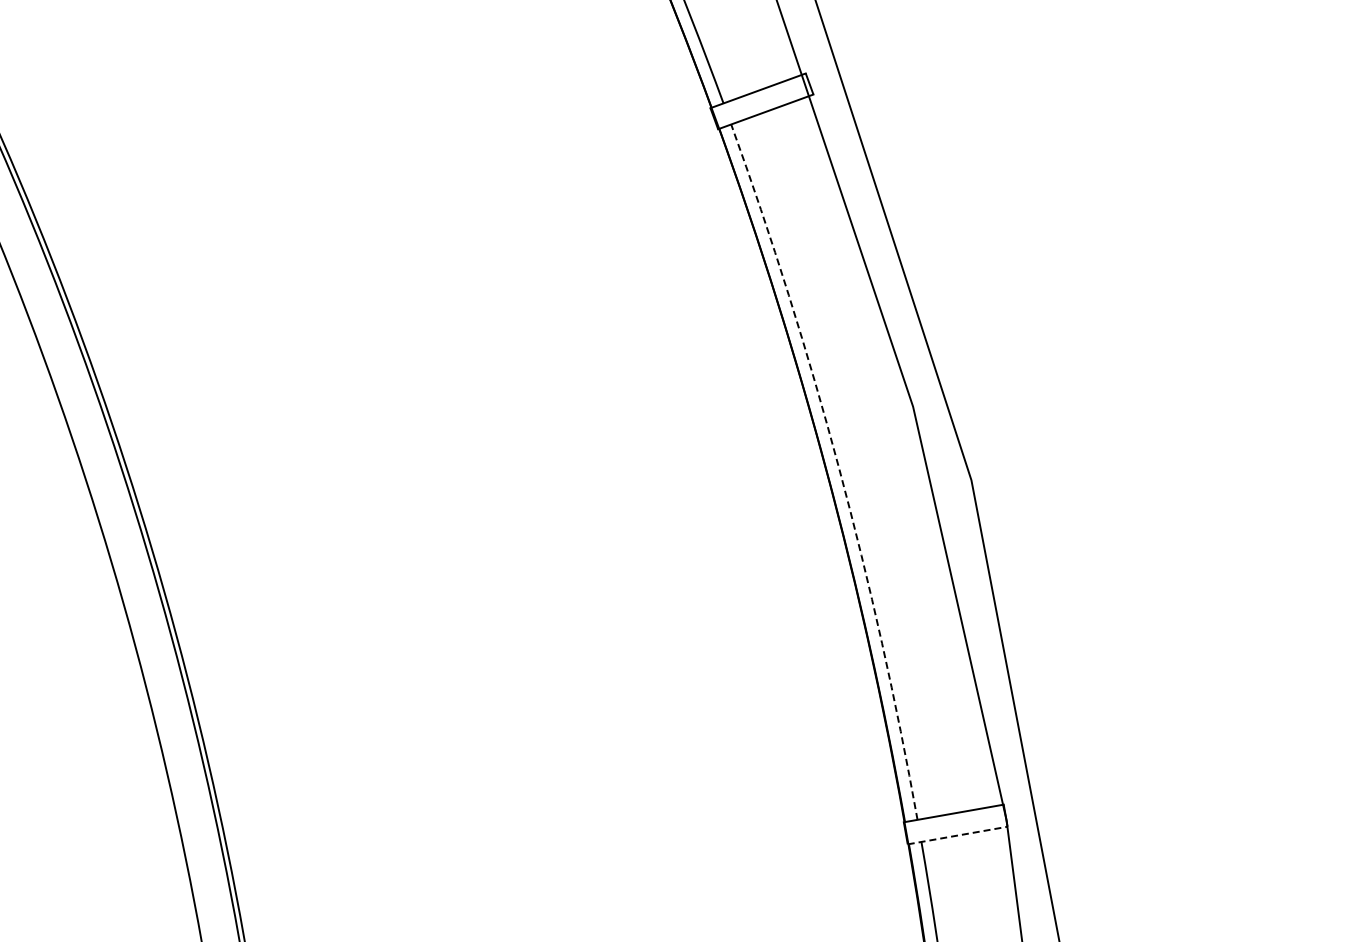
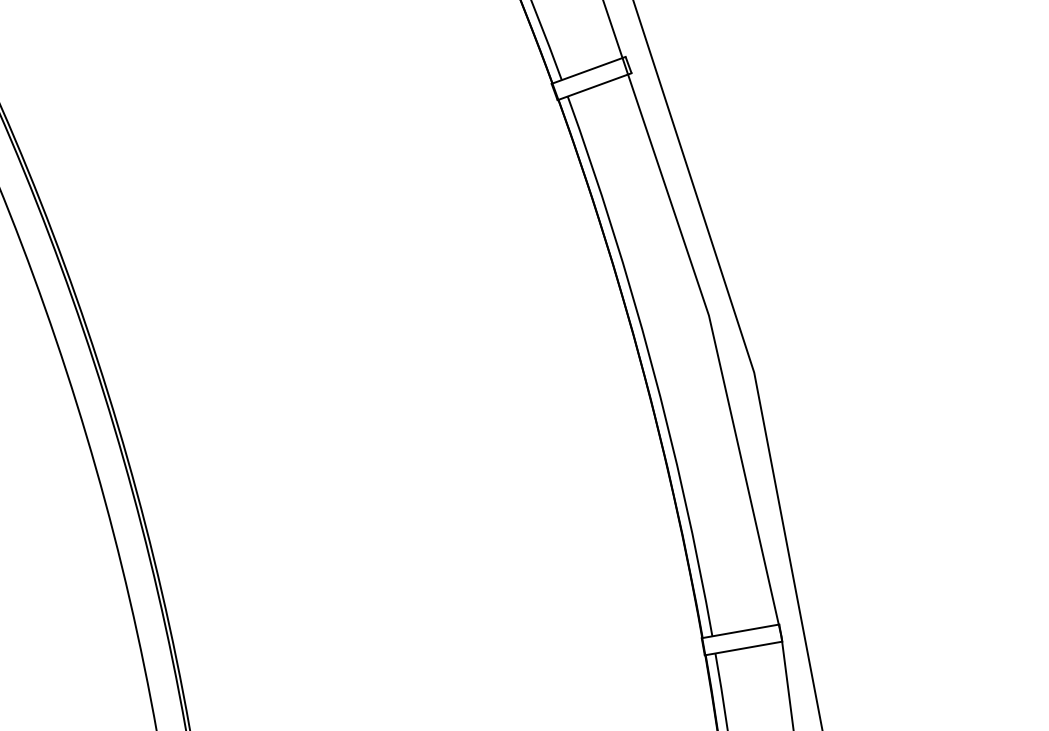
arc: (839, 468) -> (651, 363), dashed -> solid
line: (957, 835) -> (743, 648), dashed -> solid

